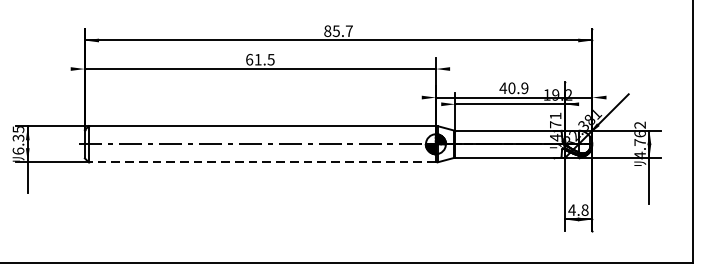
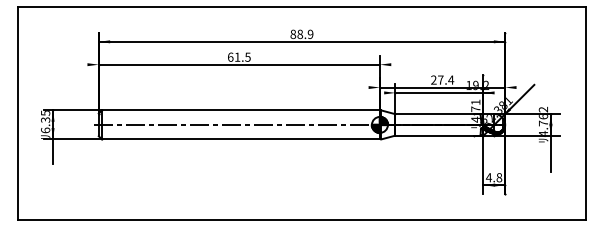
text: (342, 31) -> (305, 34), 85.7 -> 88.9
text: (514, 87) -> (442, 79), 40.9 -> 27.4
line: (261, 162) -> (240, 139), dashed -> solid

